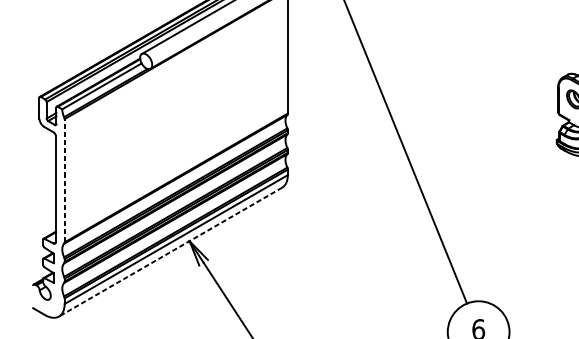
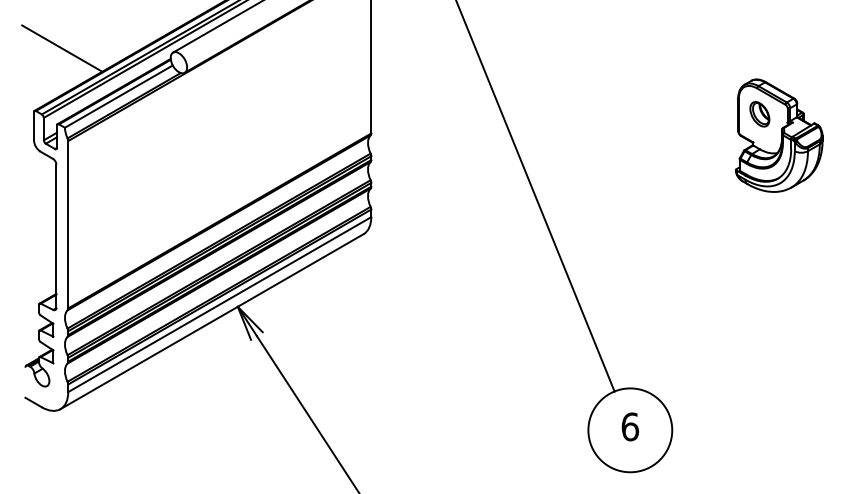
line: (60, 50) -> (62, 48), added
line: (64, 180) -> (68, 224), dashed -> solid
line: (170, 252) -> (212, 321), dashed -> solid

